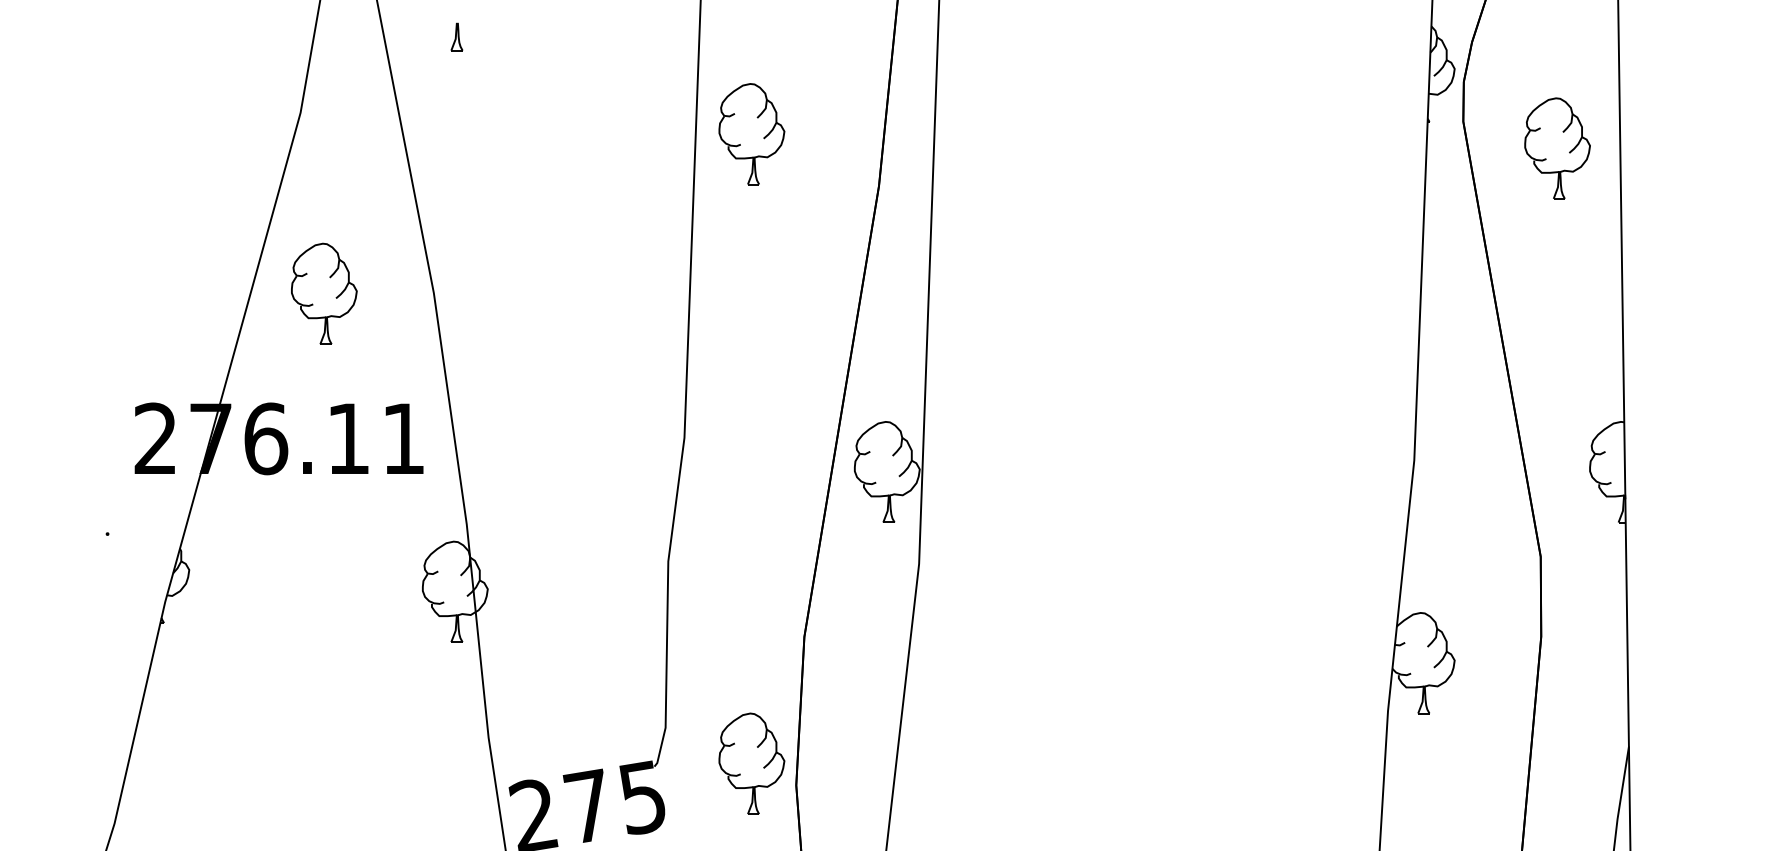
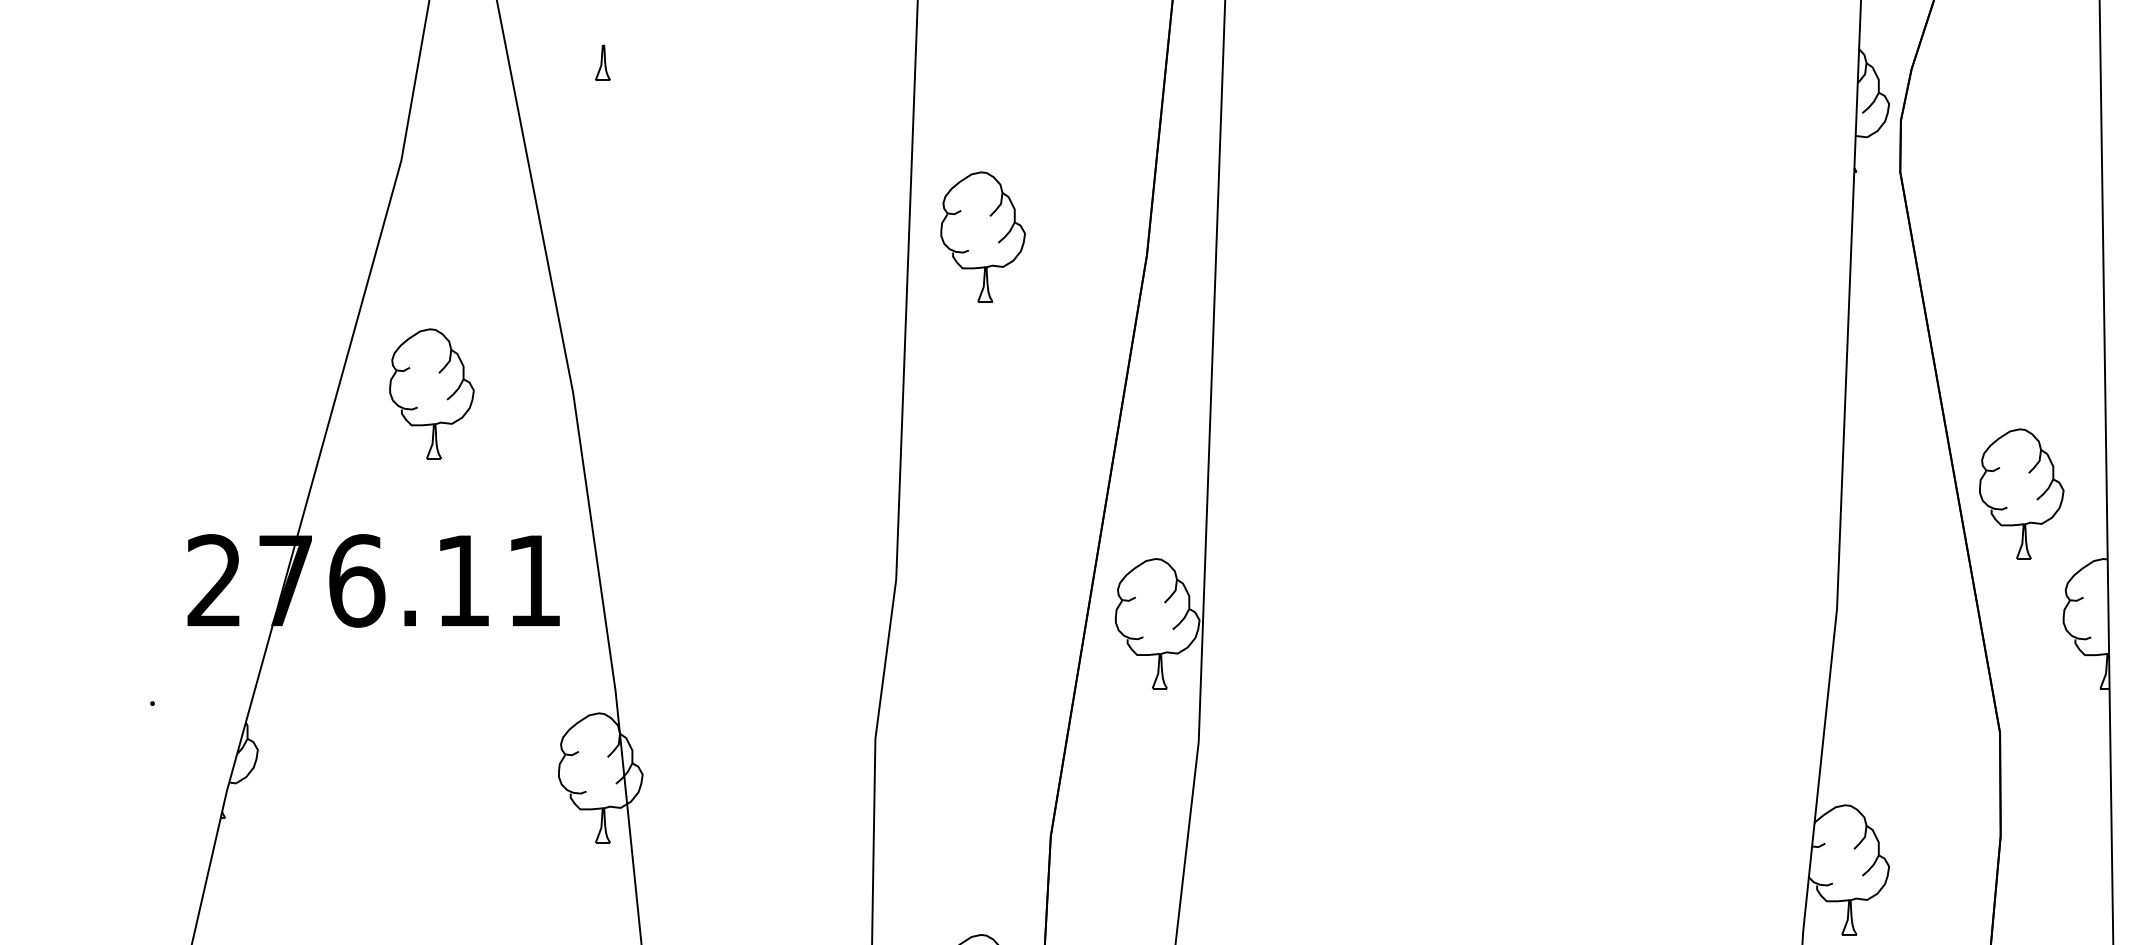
part: (751, 134) -> (982, 237), moved
part: (1557, 148) -> (2021, 494), moved

